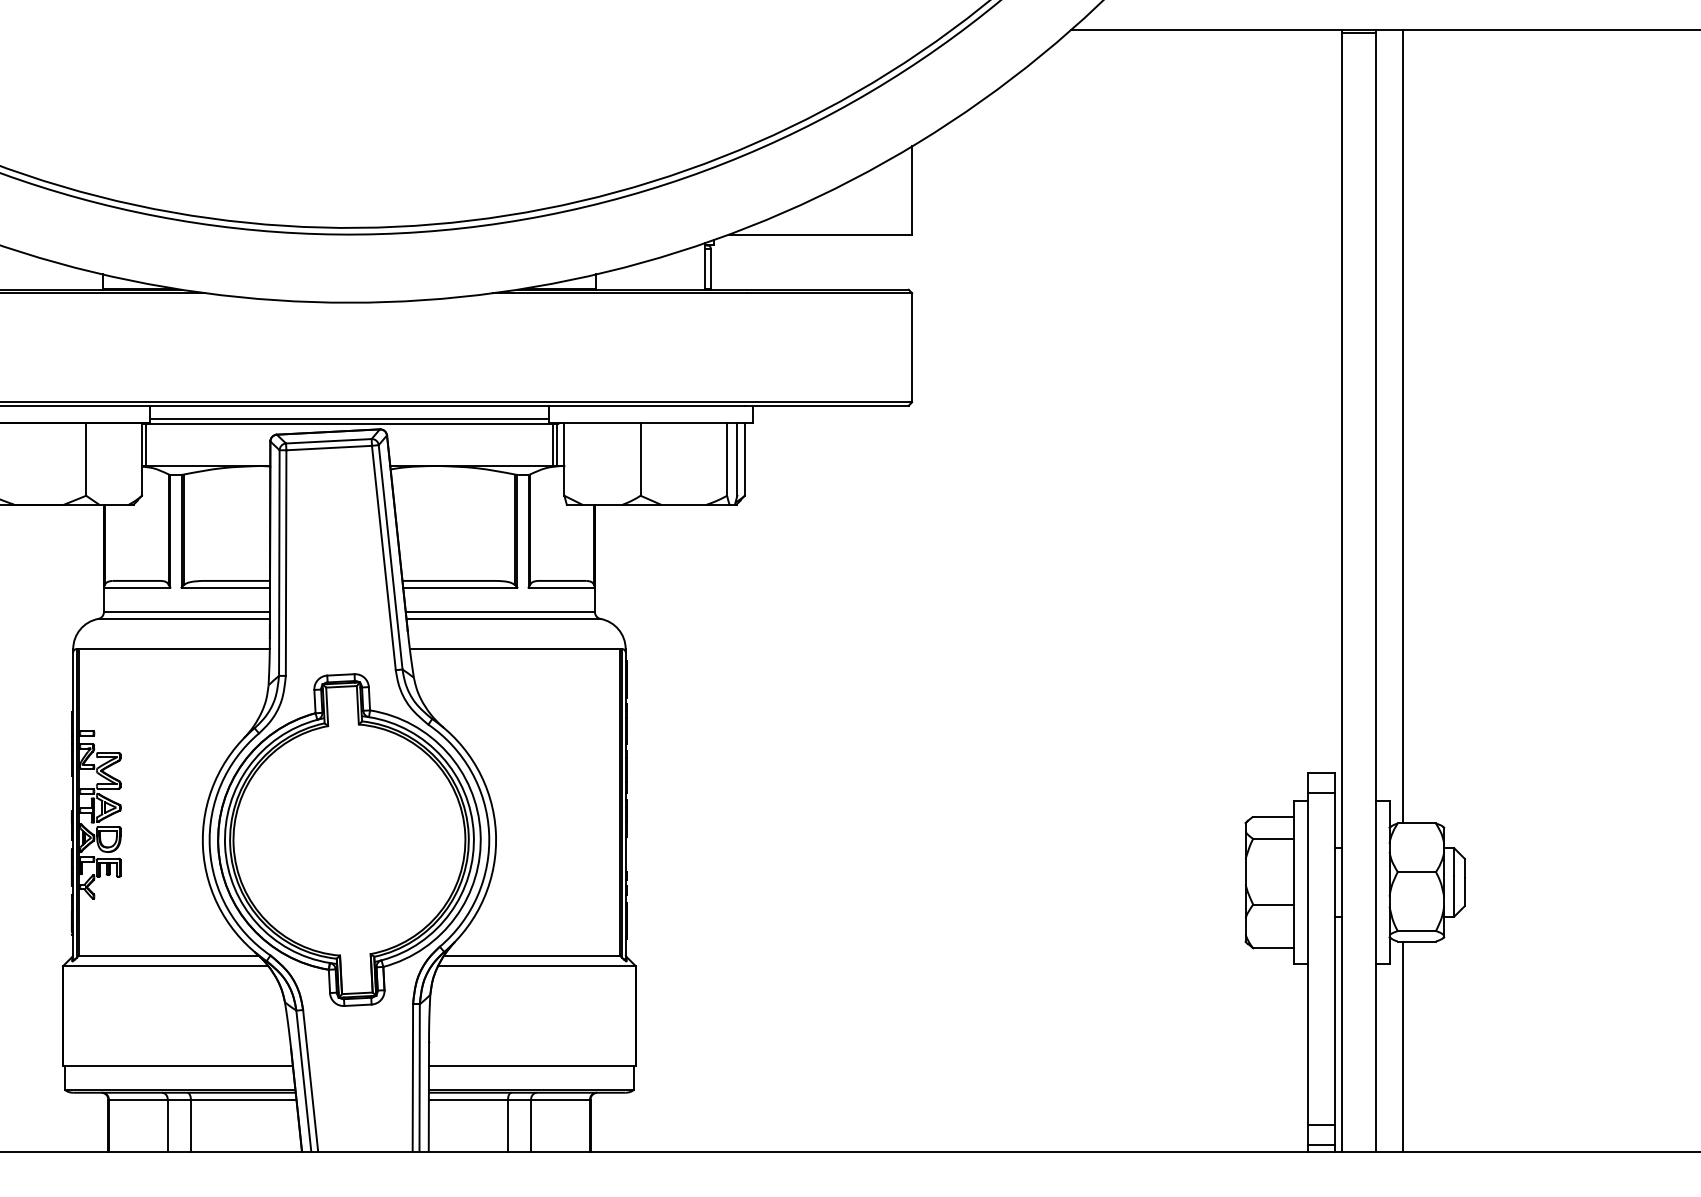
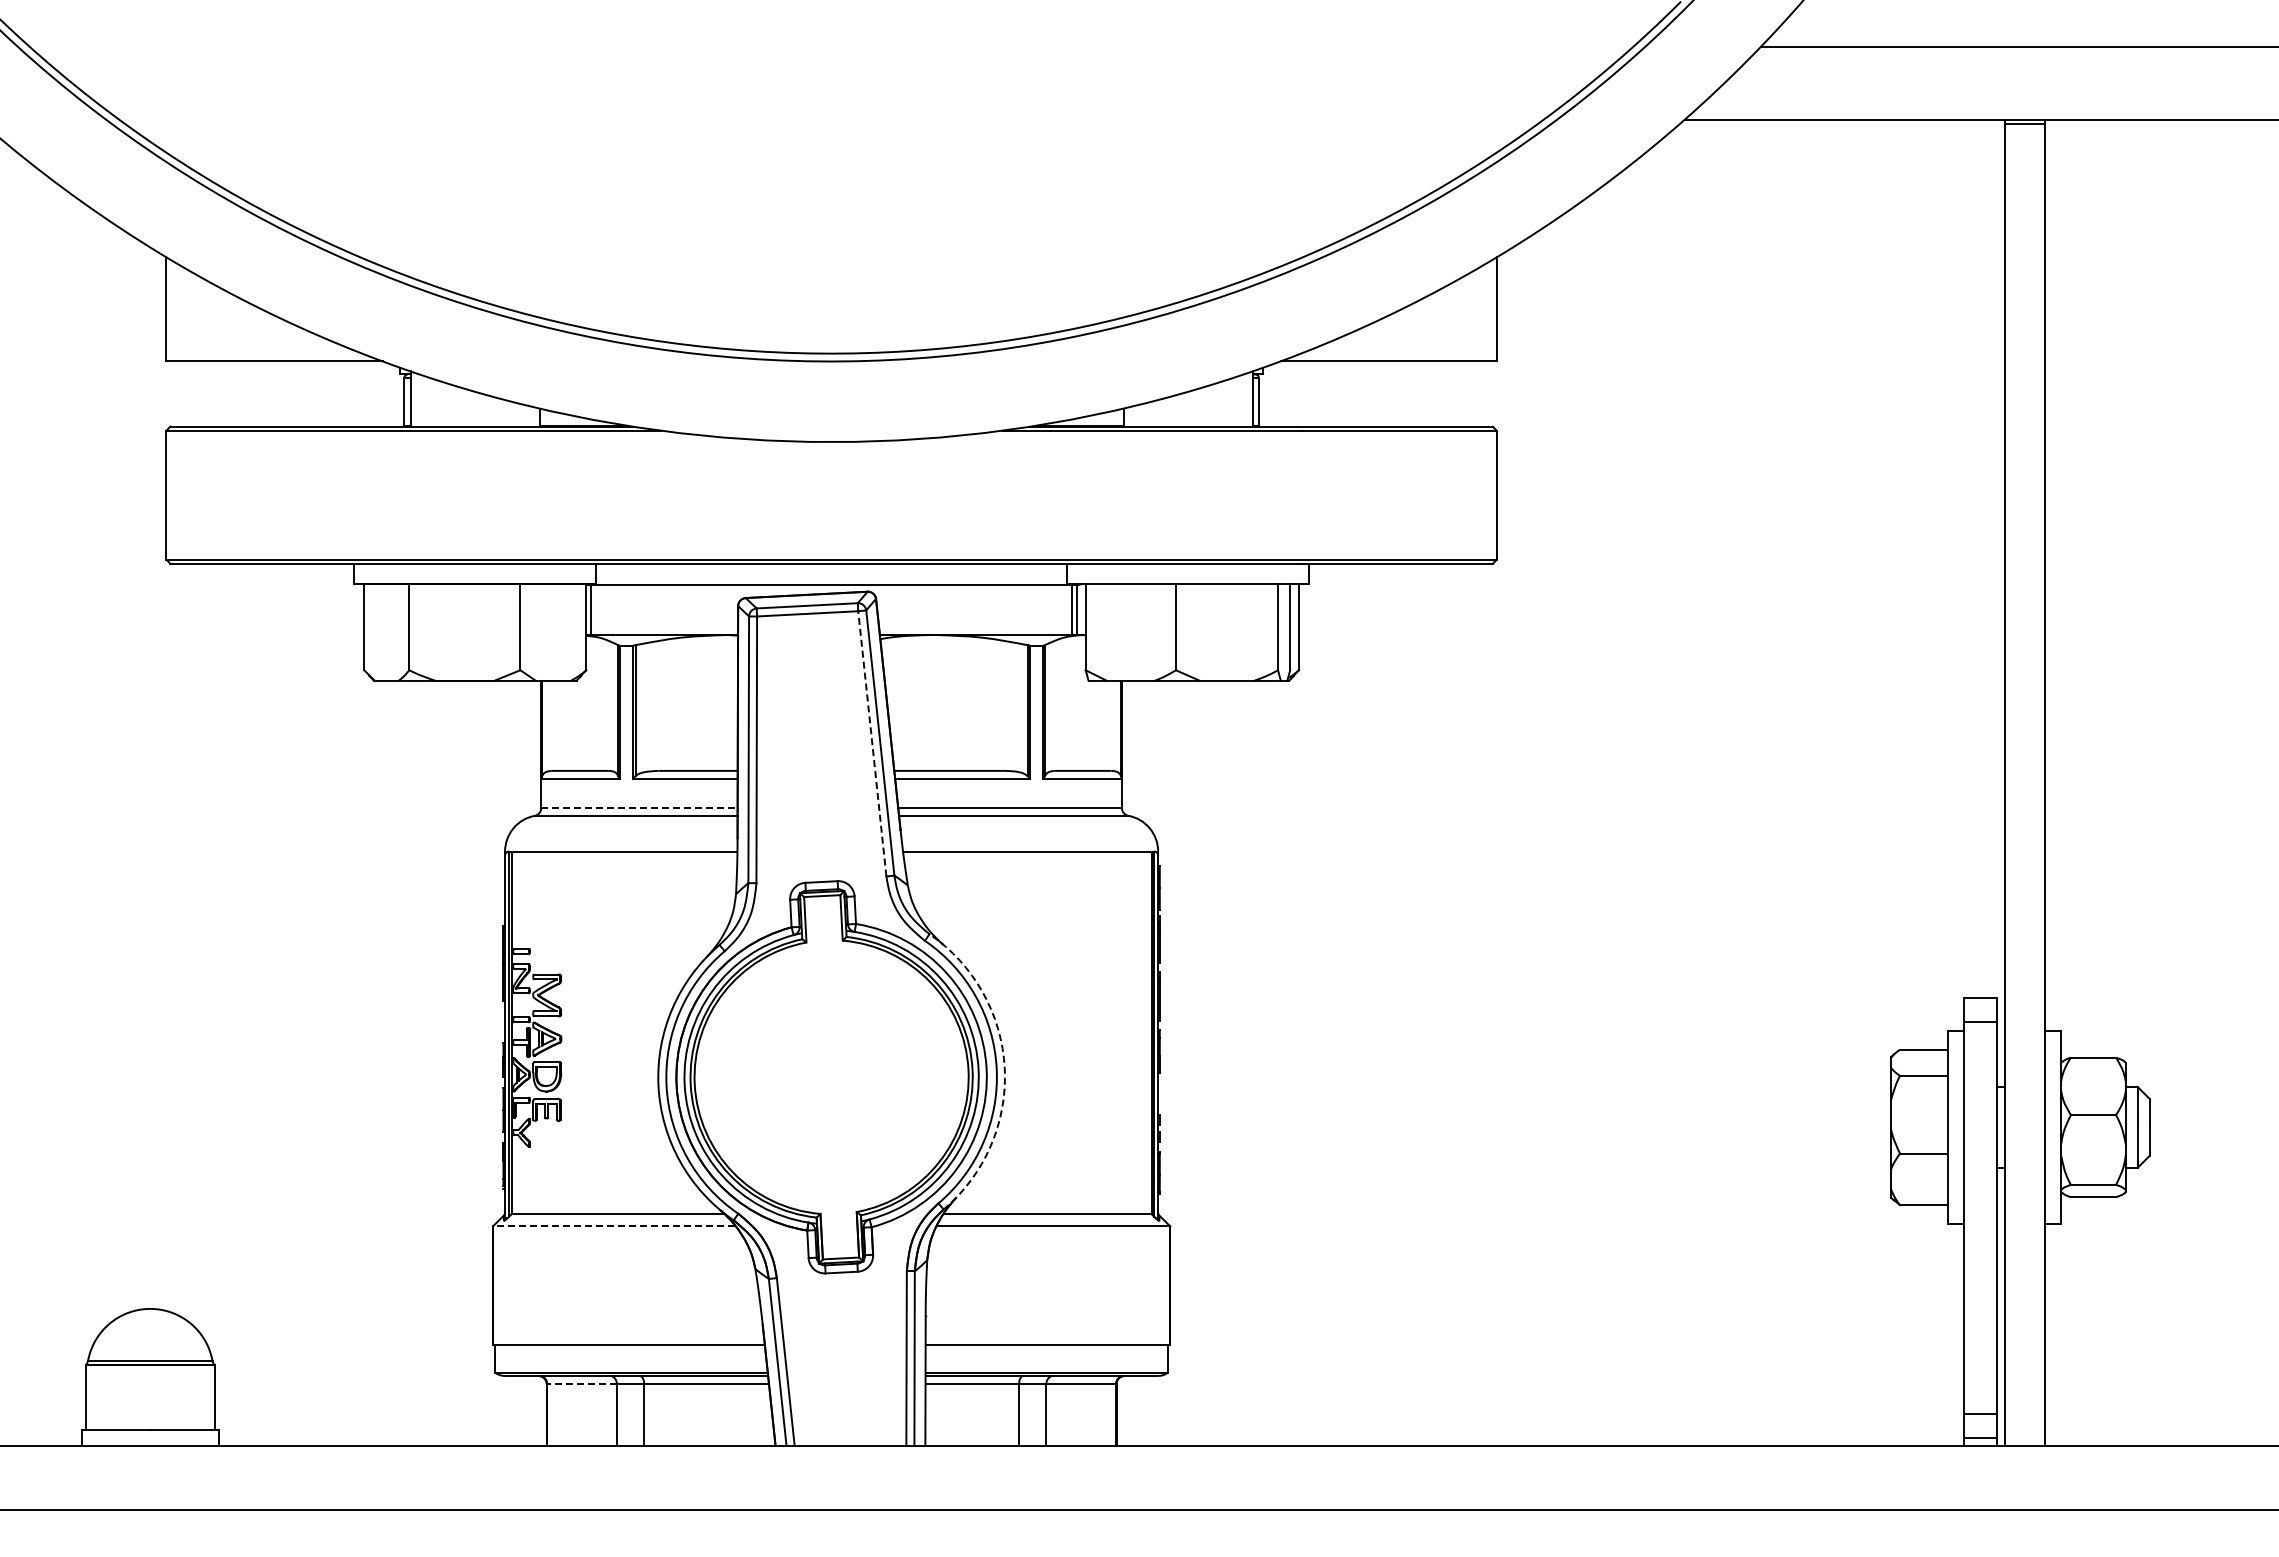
line: (349, 419) -> (831, 579), removed
line: (1403, 426) -> (2077, 588), removed
line: (384, 557) -> (872, 743), solid -> dashed
line: (186, 611) -> (639, 807), solid -> dashed
arc: (495, 832) -> (1004, 1068), solid -> dashed
line: (164, 966) -> (613, 1226), solid -> dashed
line: (1403, 1046) -> (2077, 1321), removed
line: (138, 1099) -> (582, 1384), solid -> dashed

